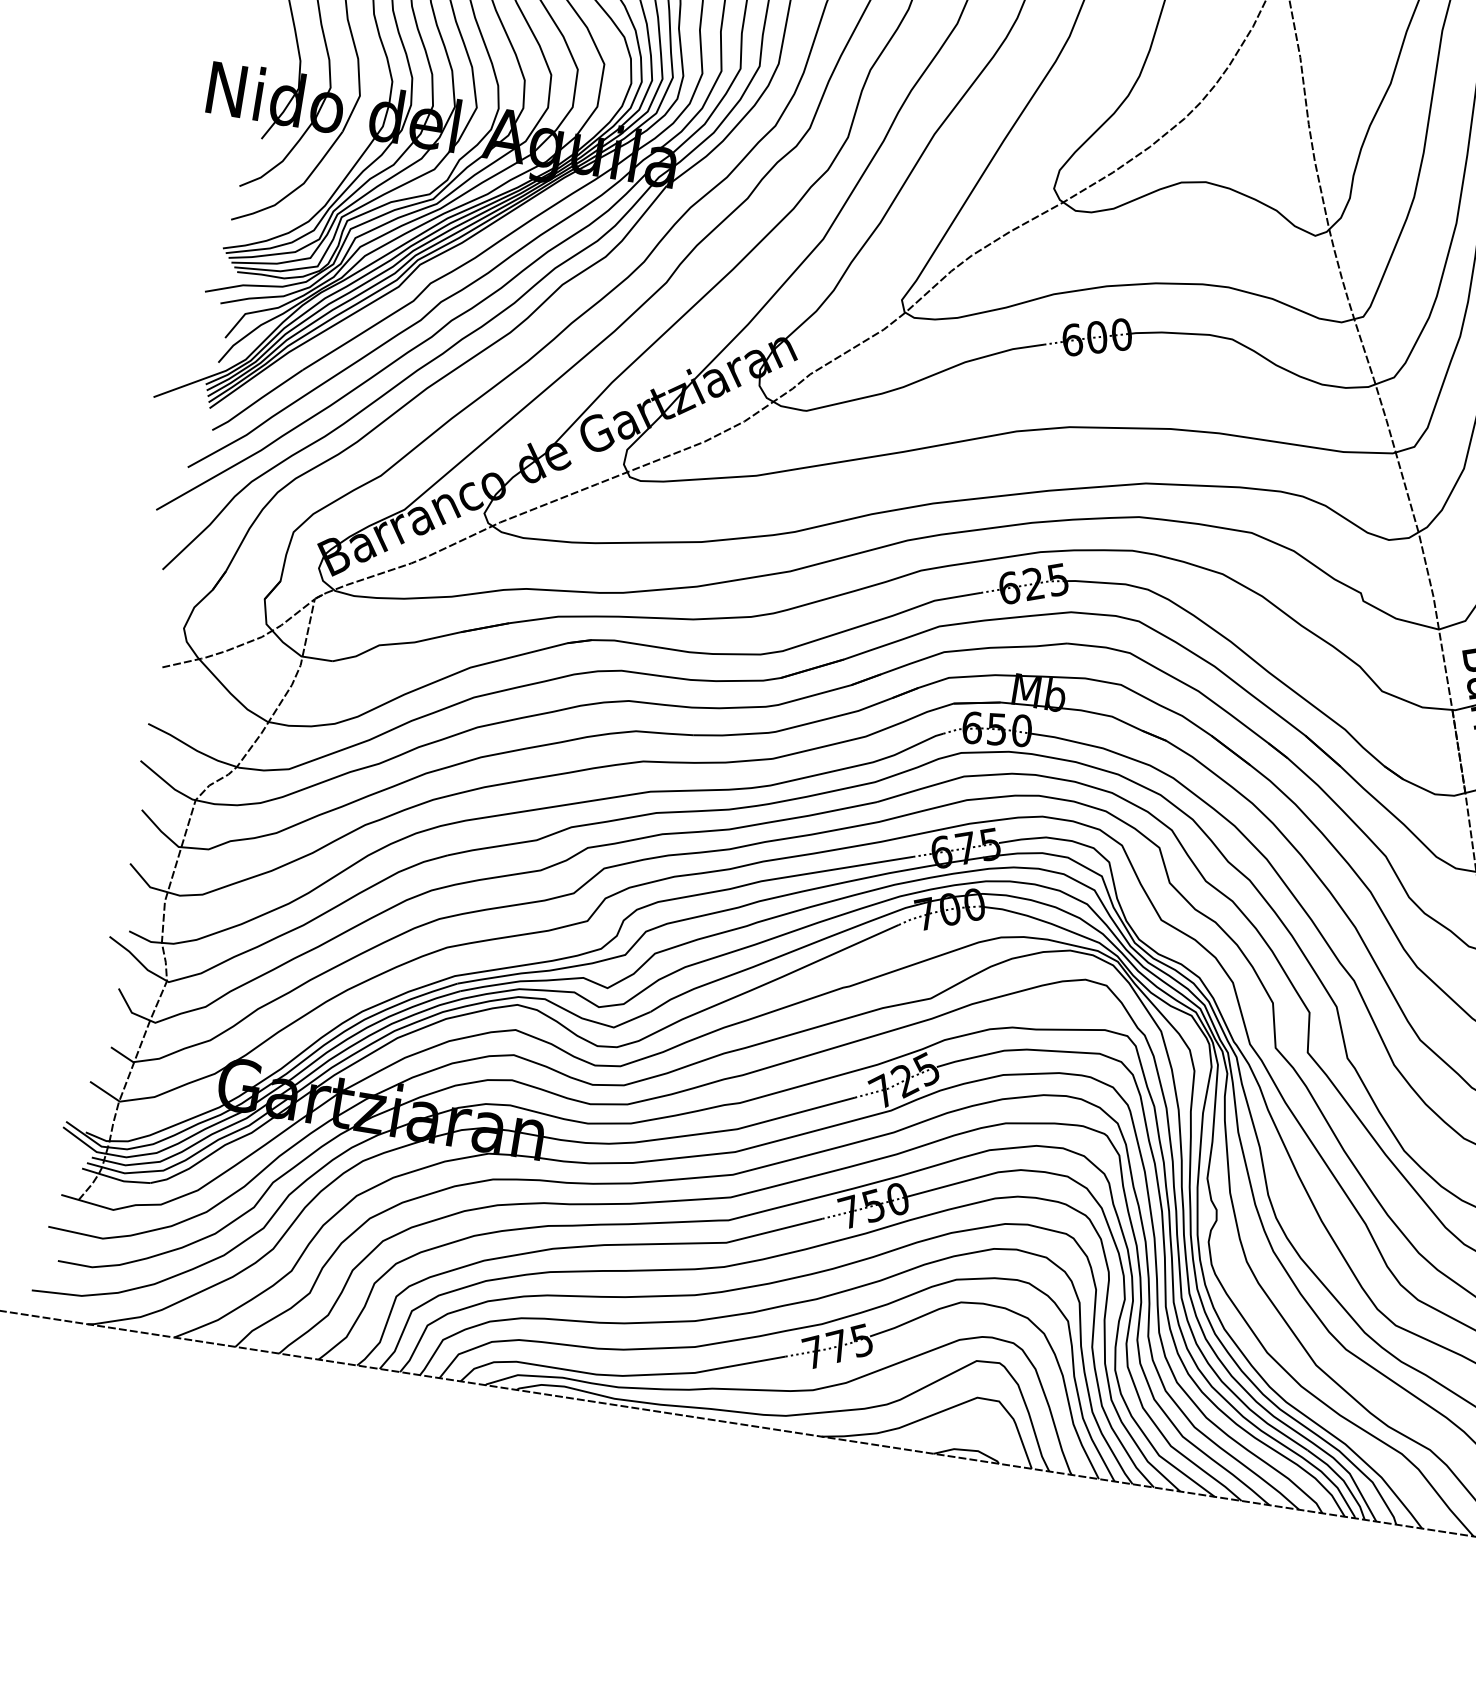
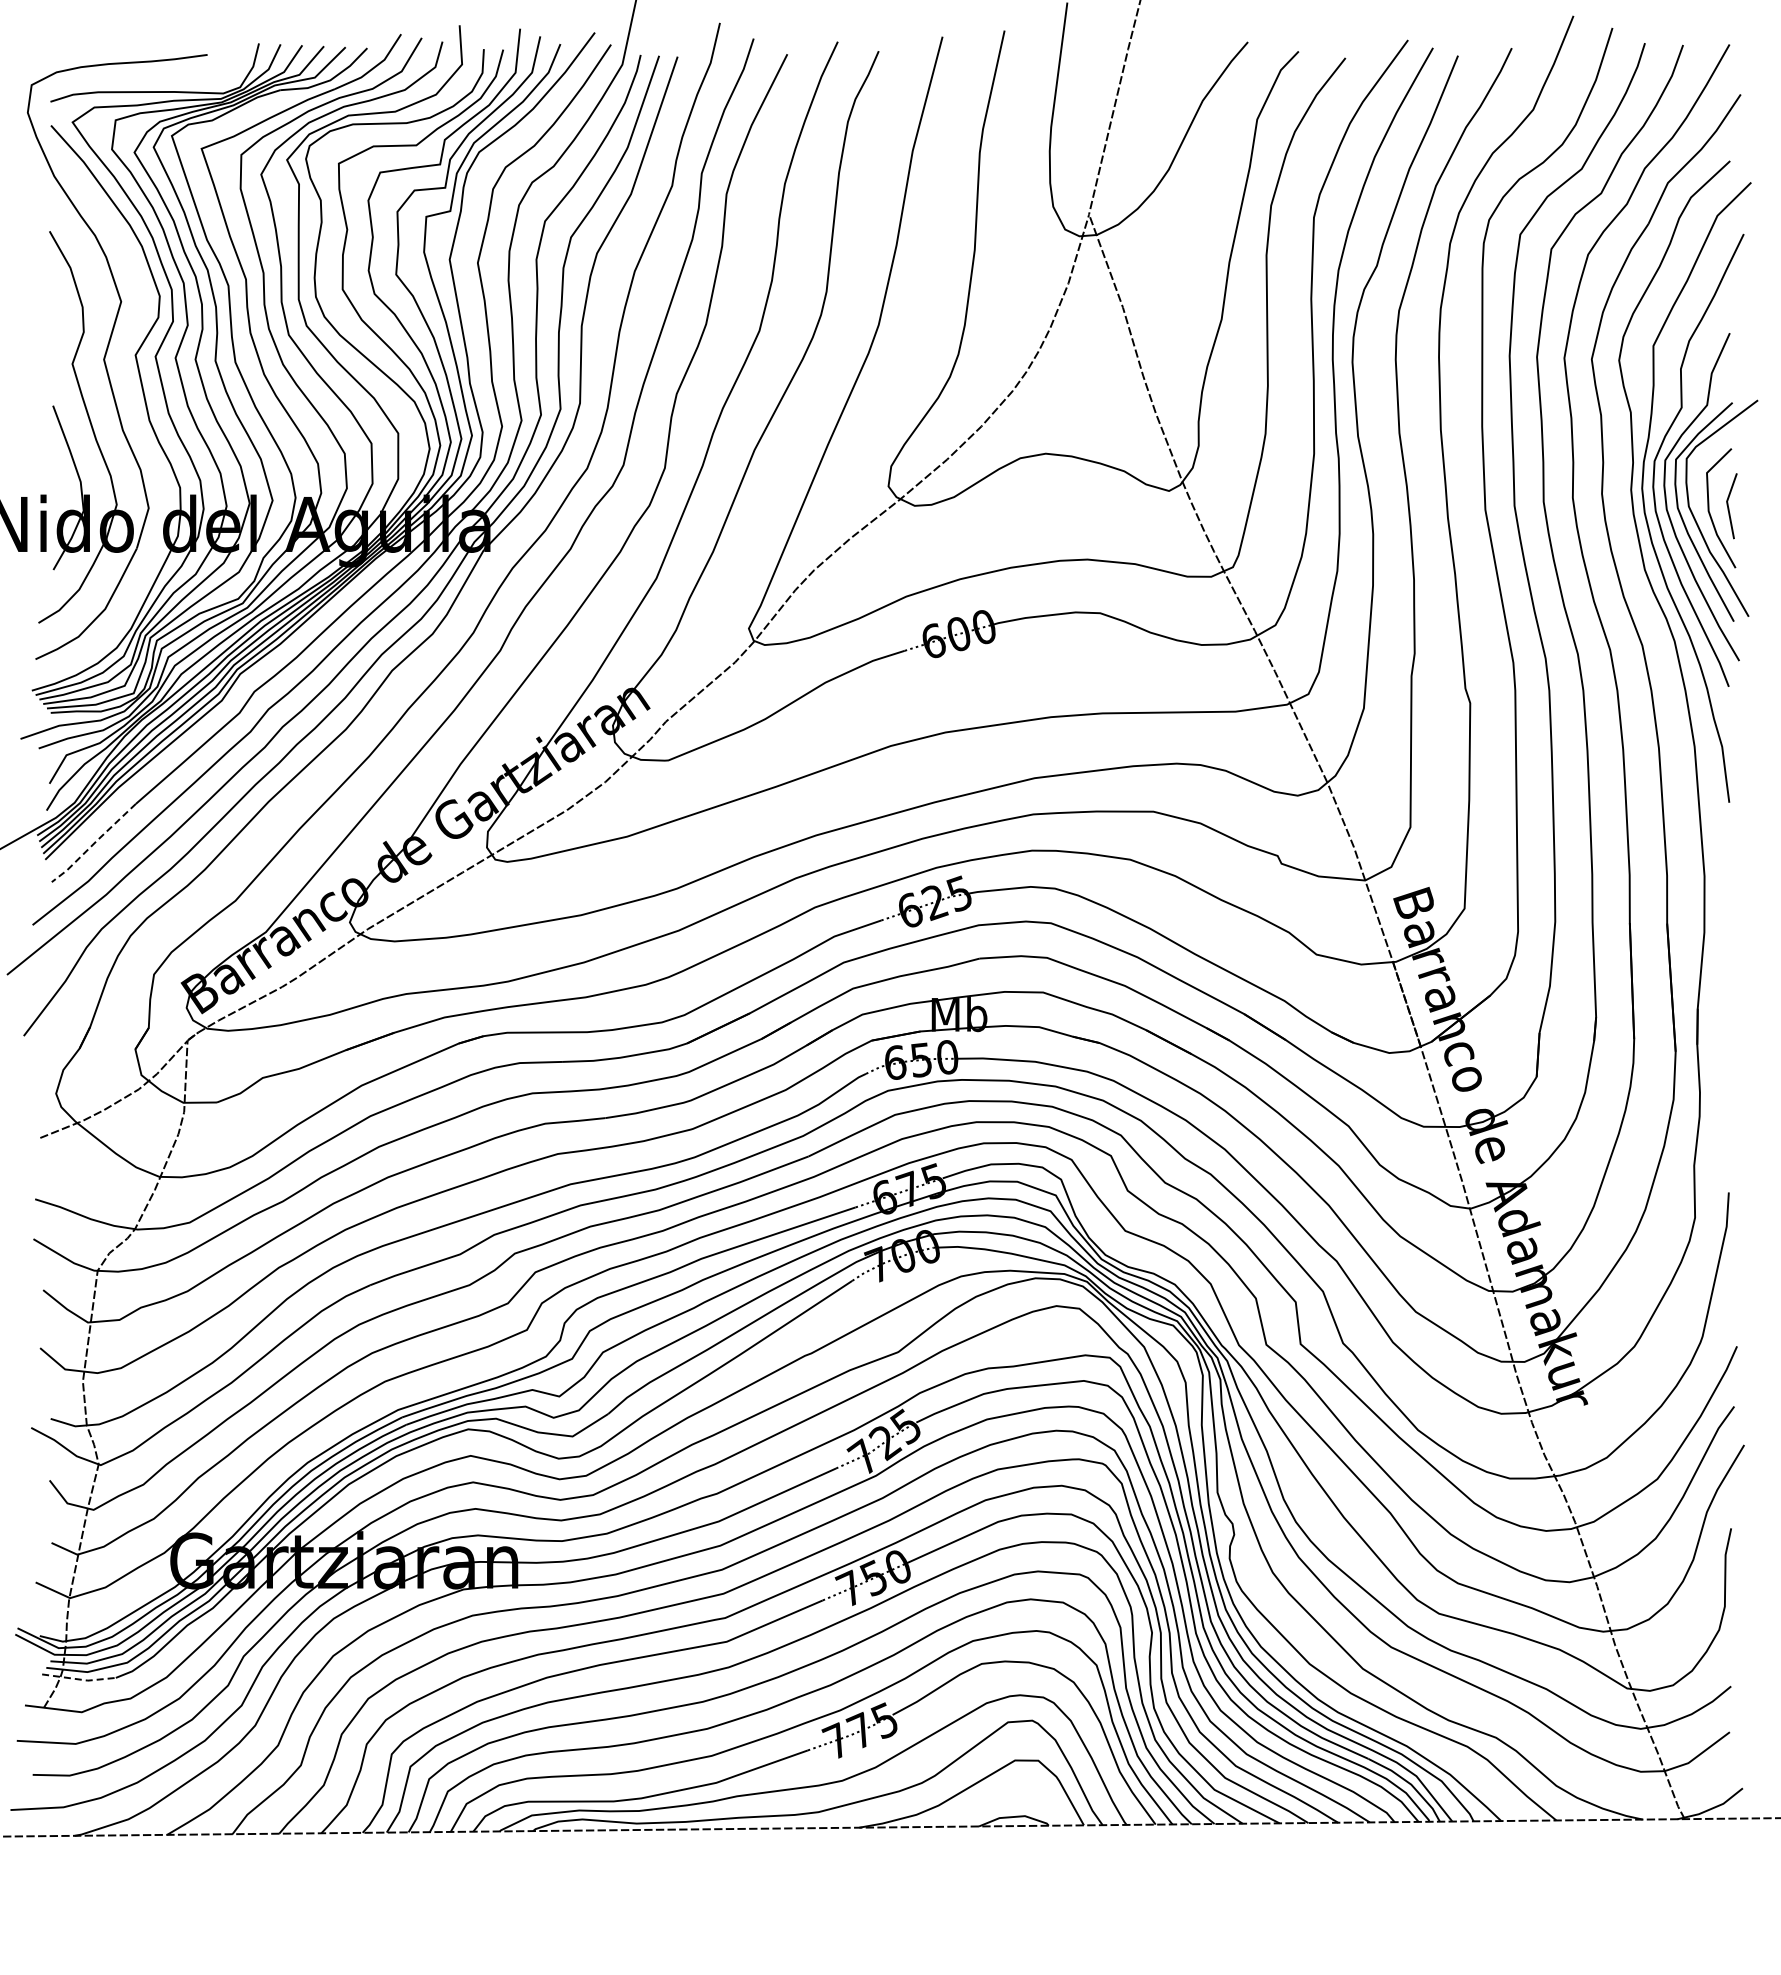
line: (256, 401) -> (93, 844), solid -> dashed
line: (117, 1179) -> (80, 1679), solid -> dashed

